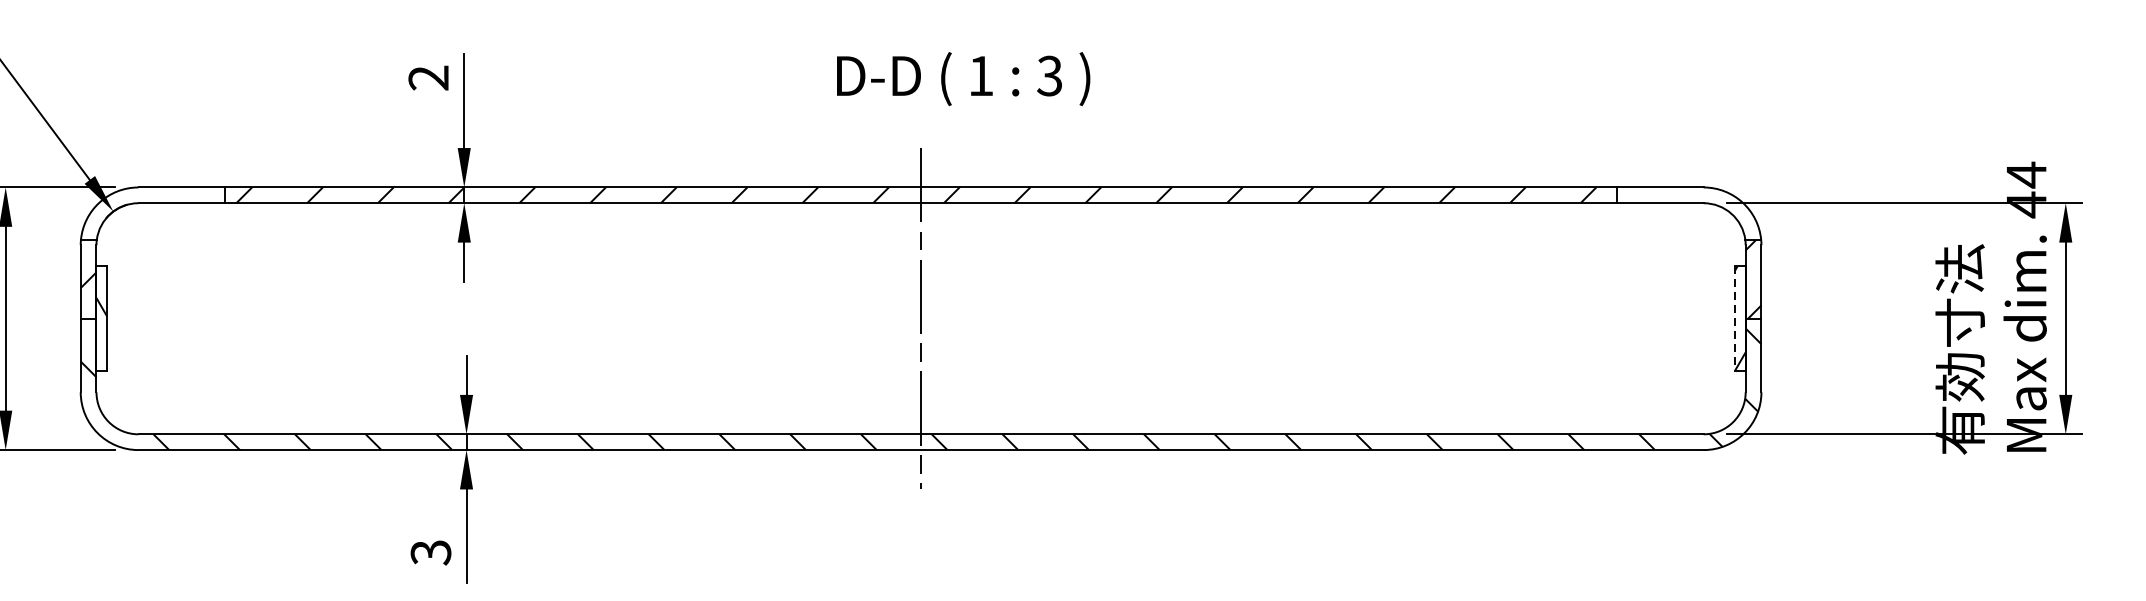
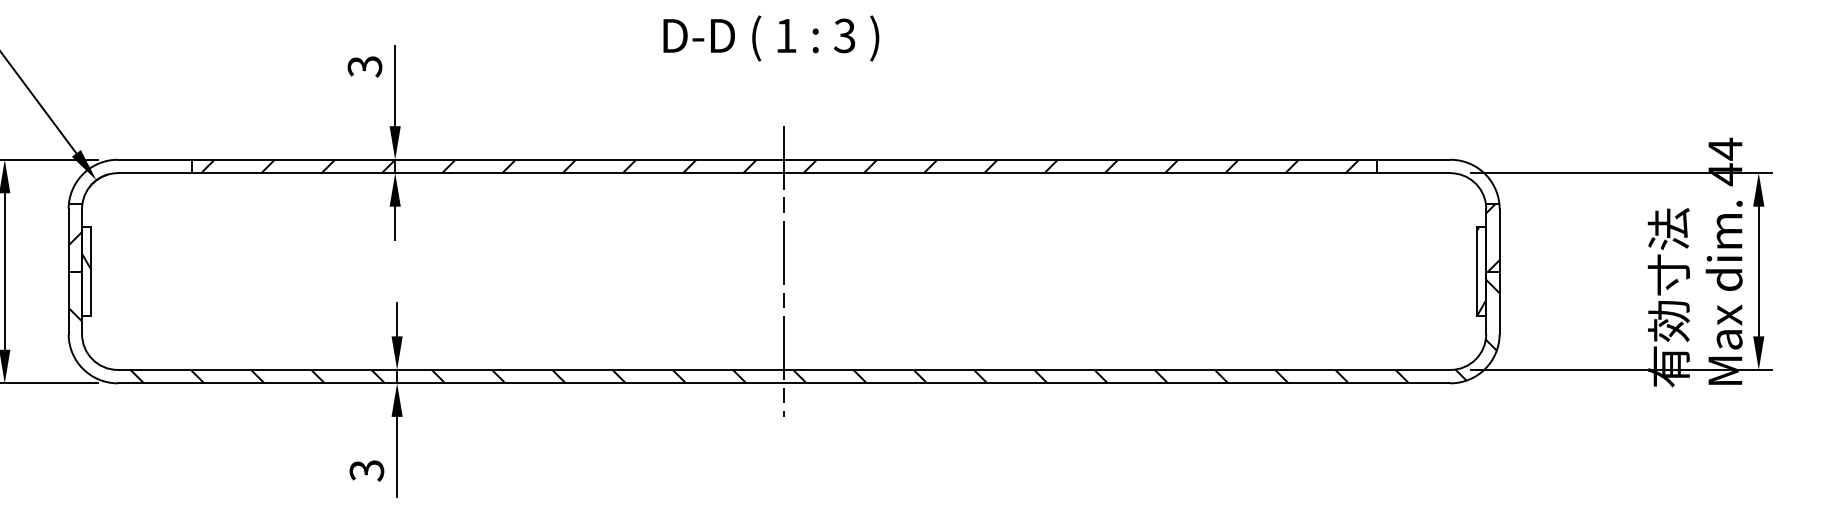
text: (429, 77) -> (365, 66), 2 -> 3
text: (963, 79) -> (771, 38), moved
line: (1735, 318) -> (1477, 271), dashed -> solid

